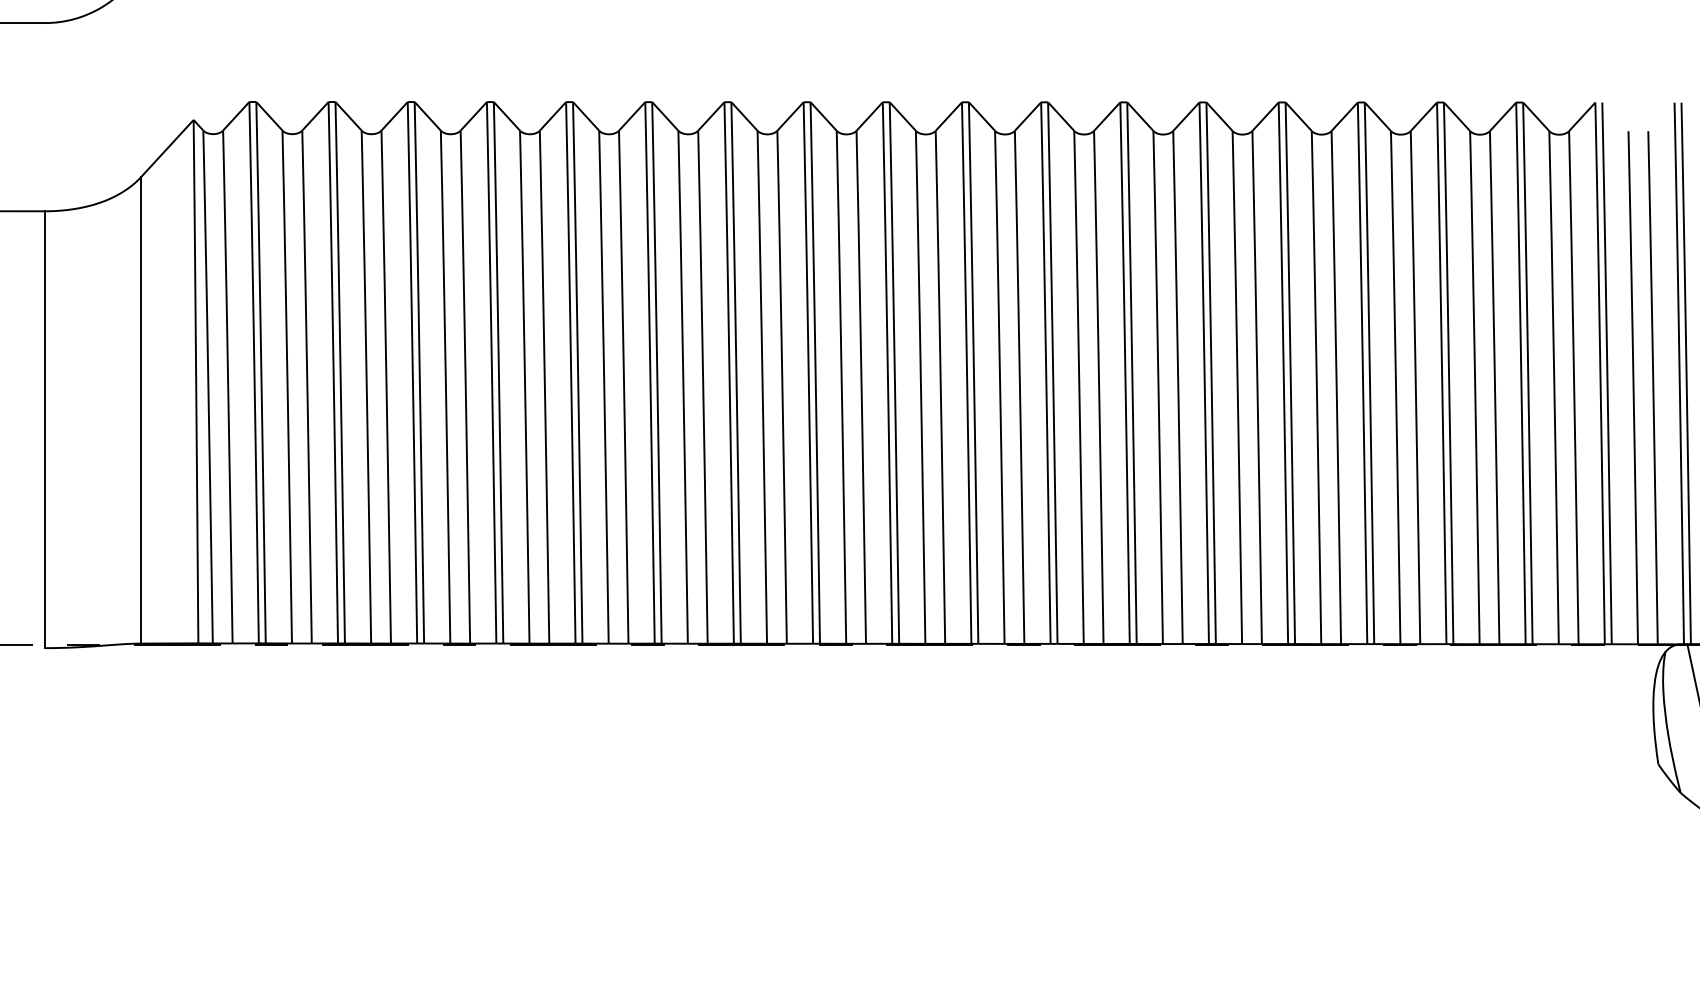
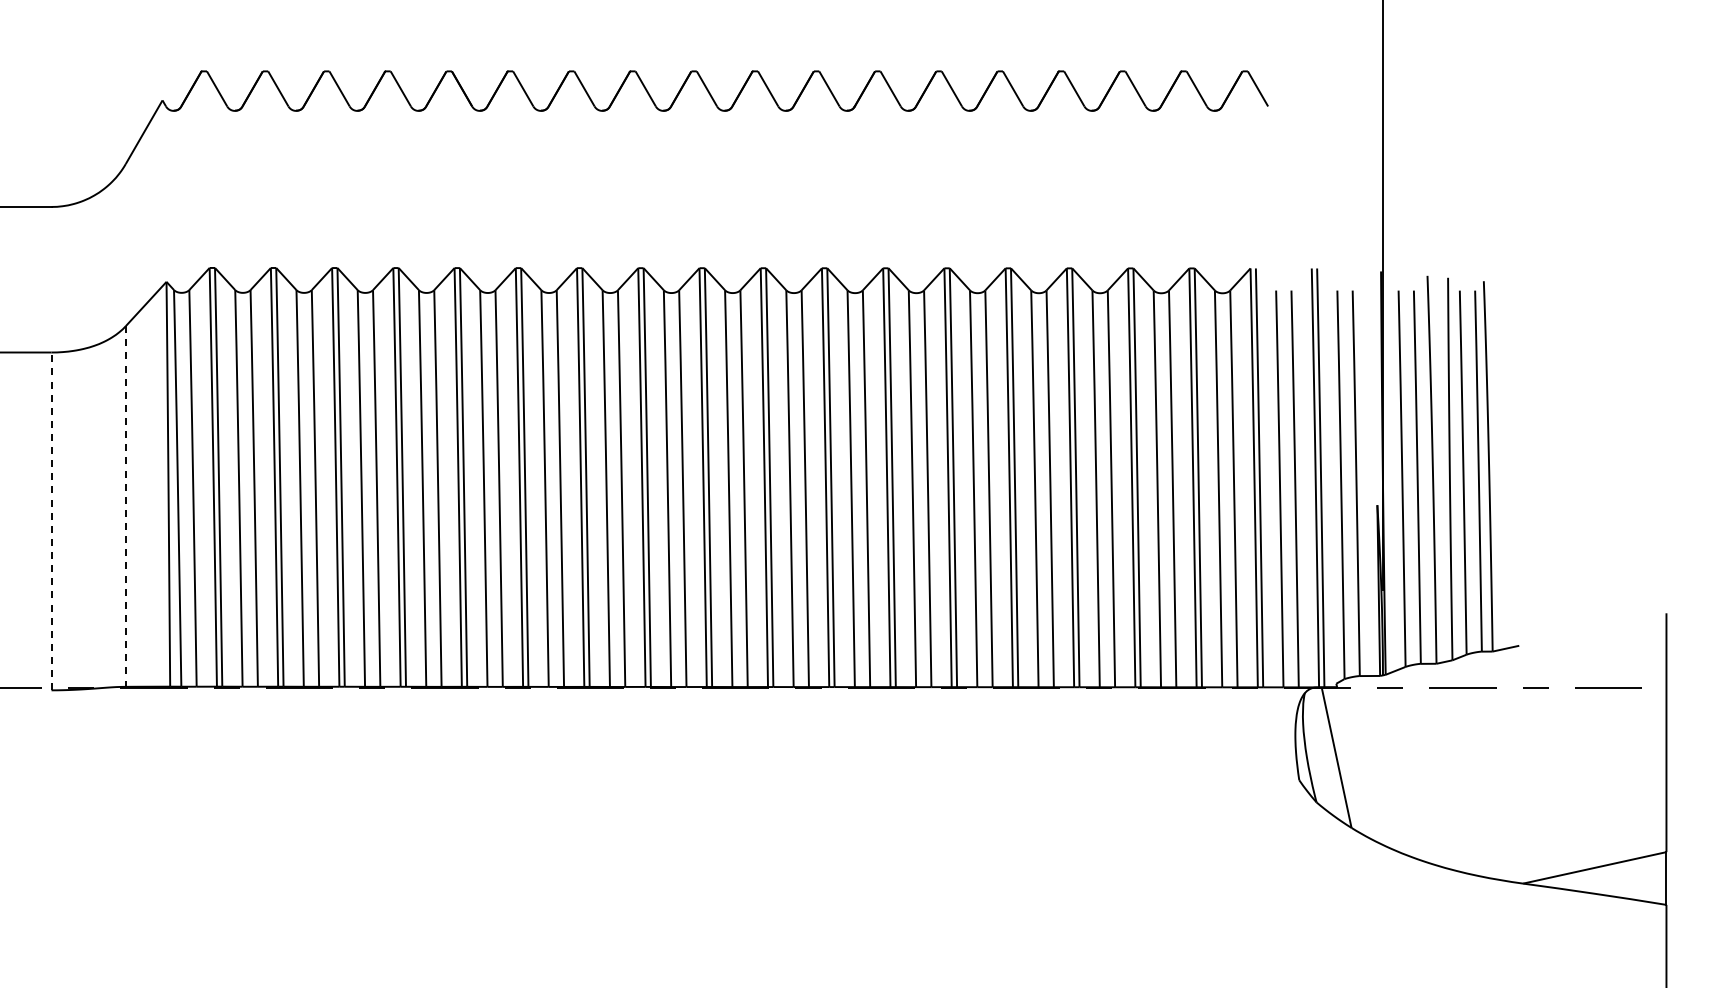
line: (140, 411) -> (125, 507), solid -> dashed
line: (44, 429) -> (51, 521), solid -> dashed

